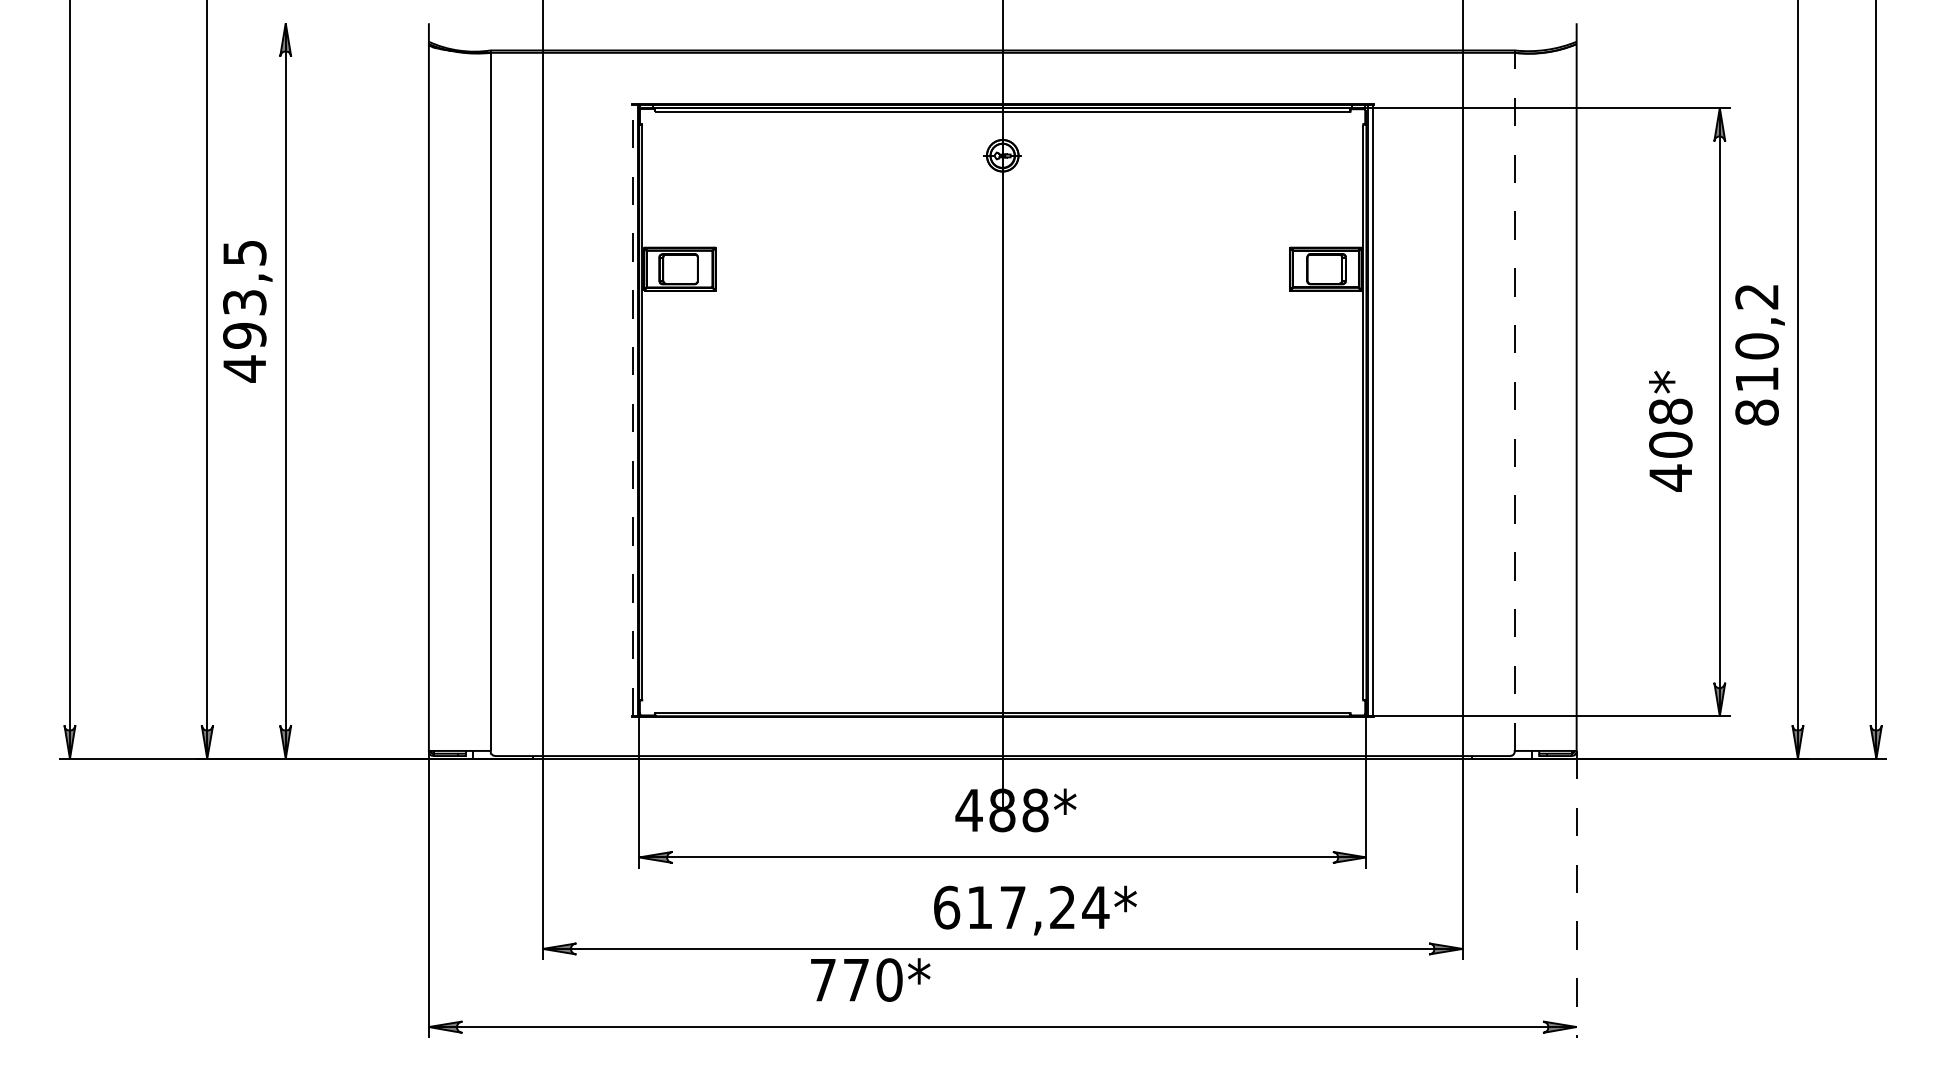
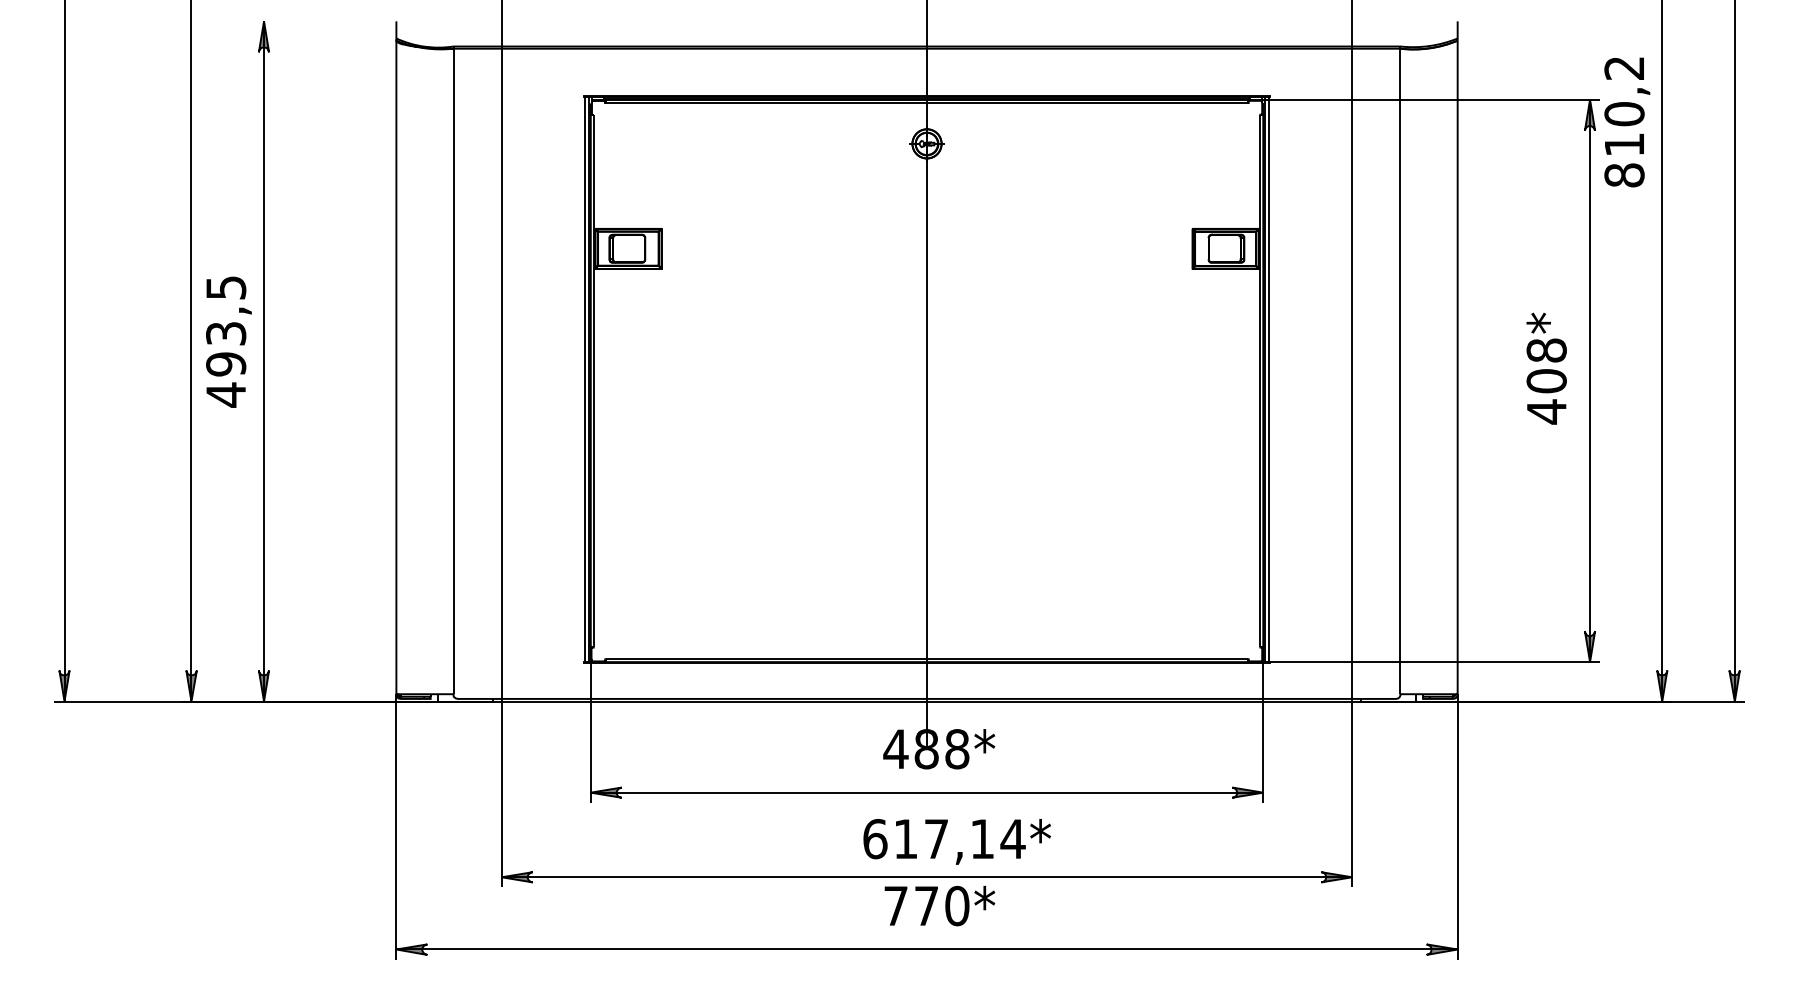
text: (247, 311) -> (228, 341), moved
text: (1760, 355) -> (1627, 122), moved
line: (1514, 399) -> (1400, 369), dashed -> solid
line: (632, 410) -> (584, 379), dashed -> solid
text: (1670, 431) -> (1546, 368), moved
line: (1576, 895) -> (1457, 827), dashed -> solid
text: (1061, 906) -> (981, 838), 617,24* -> 617,14*
text: (870, 979) -> (939, 905), moved

